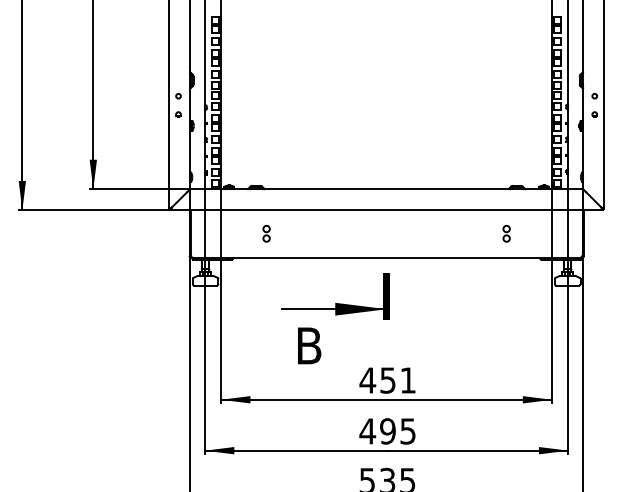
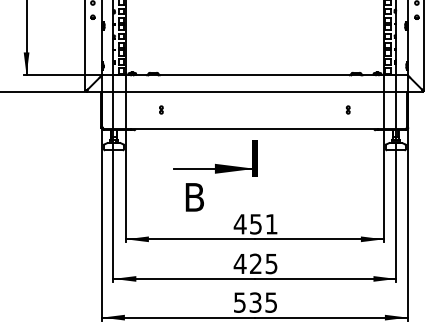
part: (266, 233) -> (161, 109), size x0.6
part: (506, 233) -> (348, 109), size x0.6
text: (387, 431) -> (255, 263), 495 -> 425

